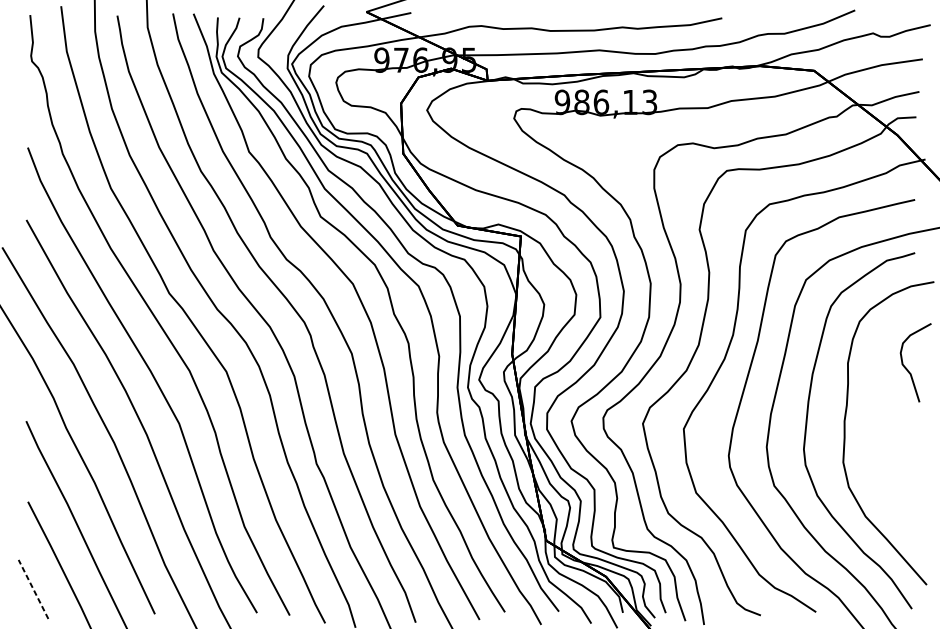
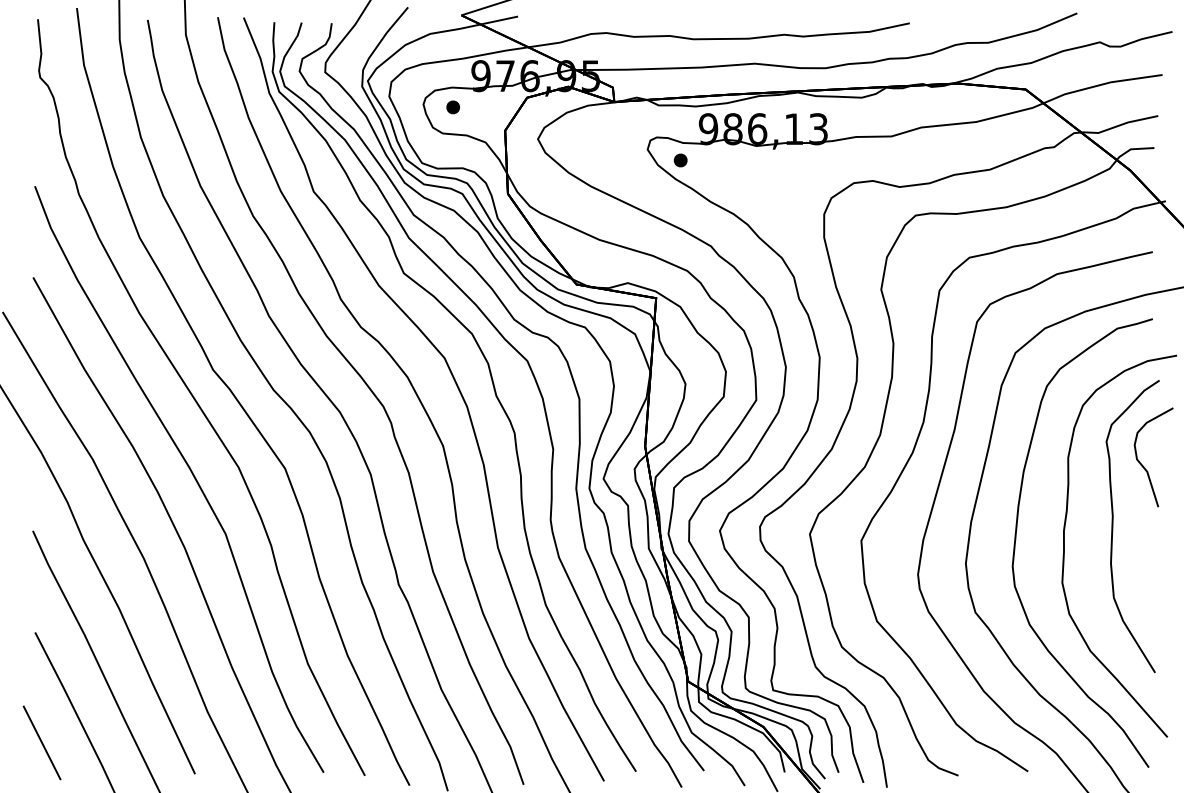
part: (359, 85) -> (452, 107), added
part: (540, 127) -> (680, 160), added
curve: (883, 417) -> (1113, 526), added
line: (33, 589) -> (42, 742), dashed -> solid

